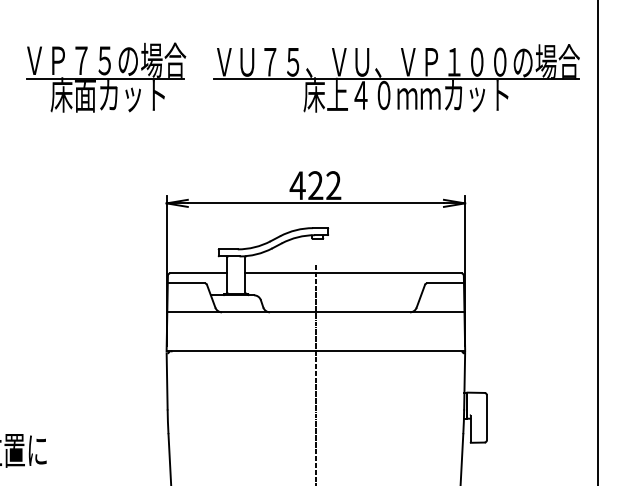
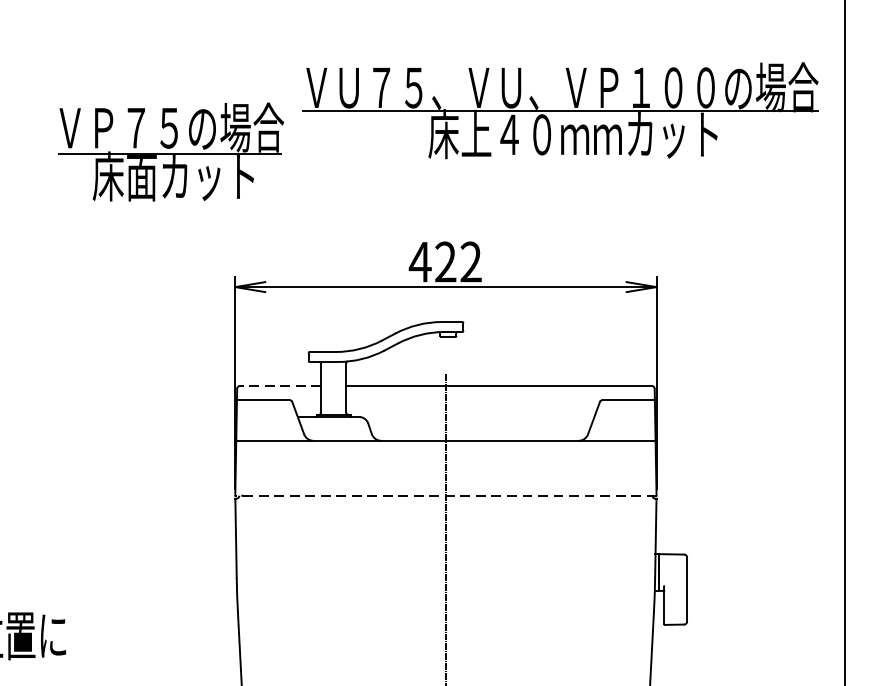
part: (106, 77) -> (171, 151), moved
line: (198, 273) -> (280, 386), solid -> dashed
line: (315, 351) -> (445, 496), solid -> dashed

